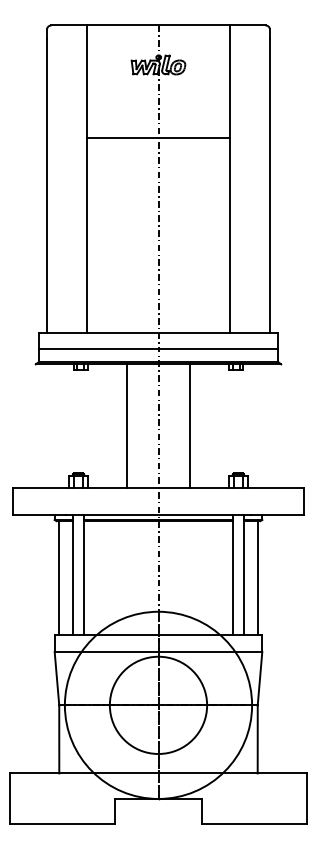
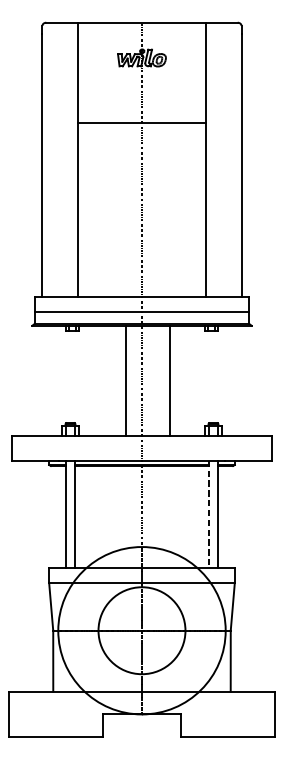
line: (127, 425) -> (125, 380), moved
line: (232, 575) -> (208, 514), solid -> dashed
line: (59, 577) -> (53, 516), removed
line: (257, 577) -> (230, 516), removed

